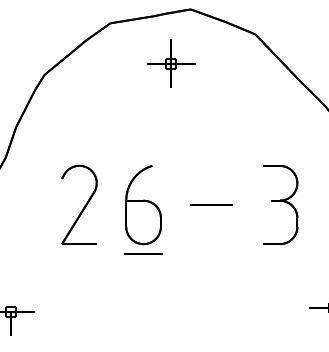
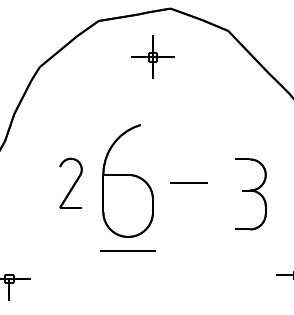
part: (78, 203) -> (70, 182), size x0.7
part: (280, 205) -> (250, 194), moved
part: (143, 209) -> (128, 187), size x1.6

